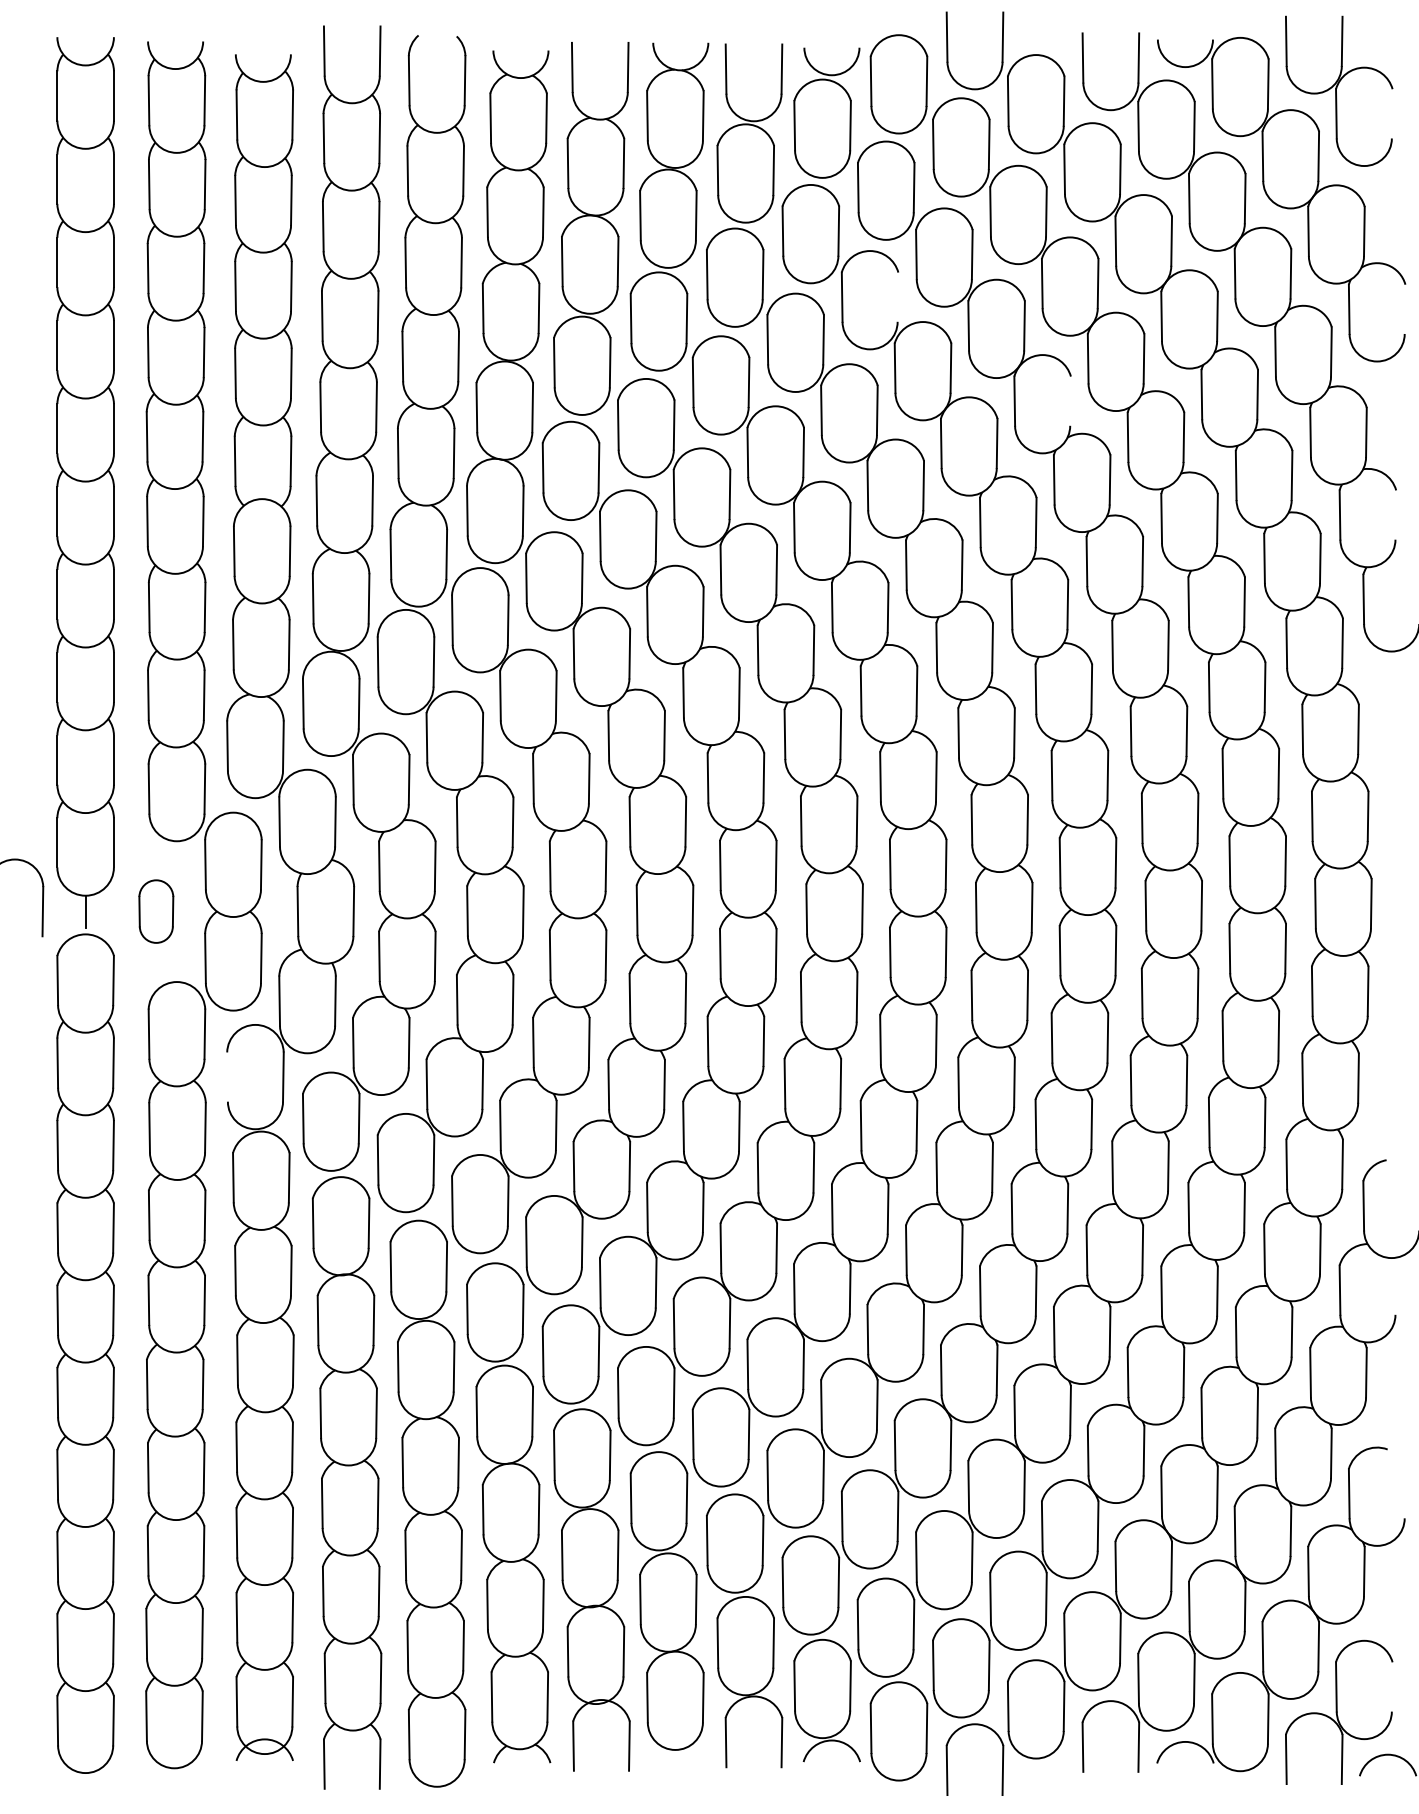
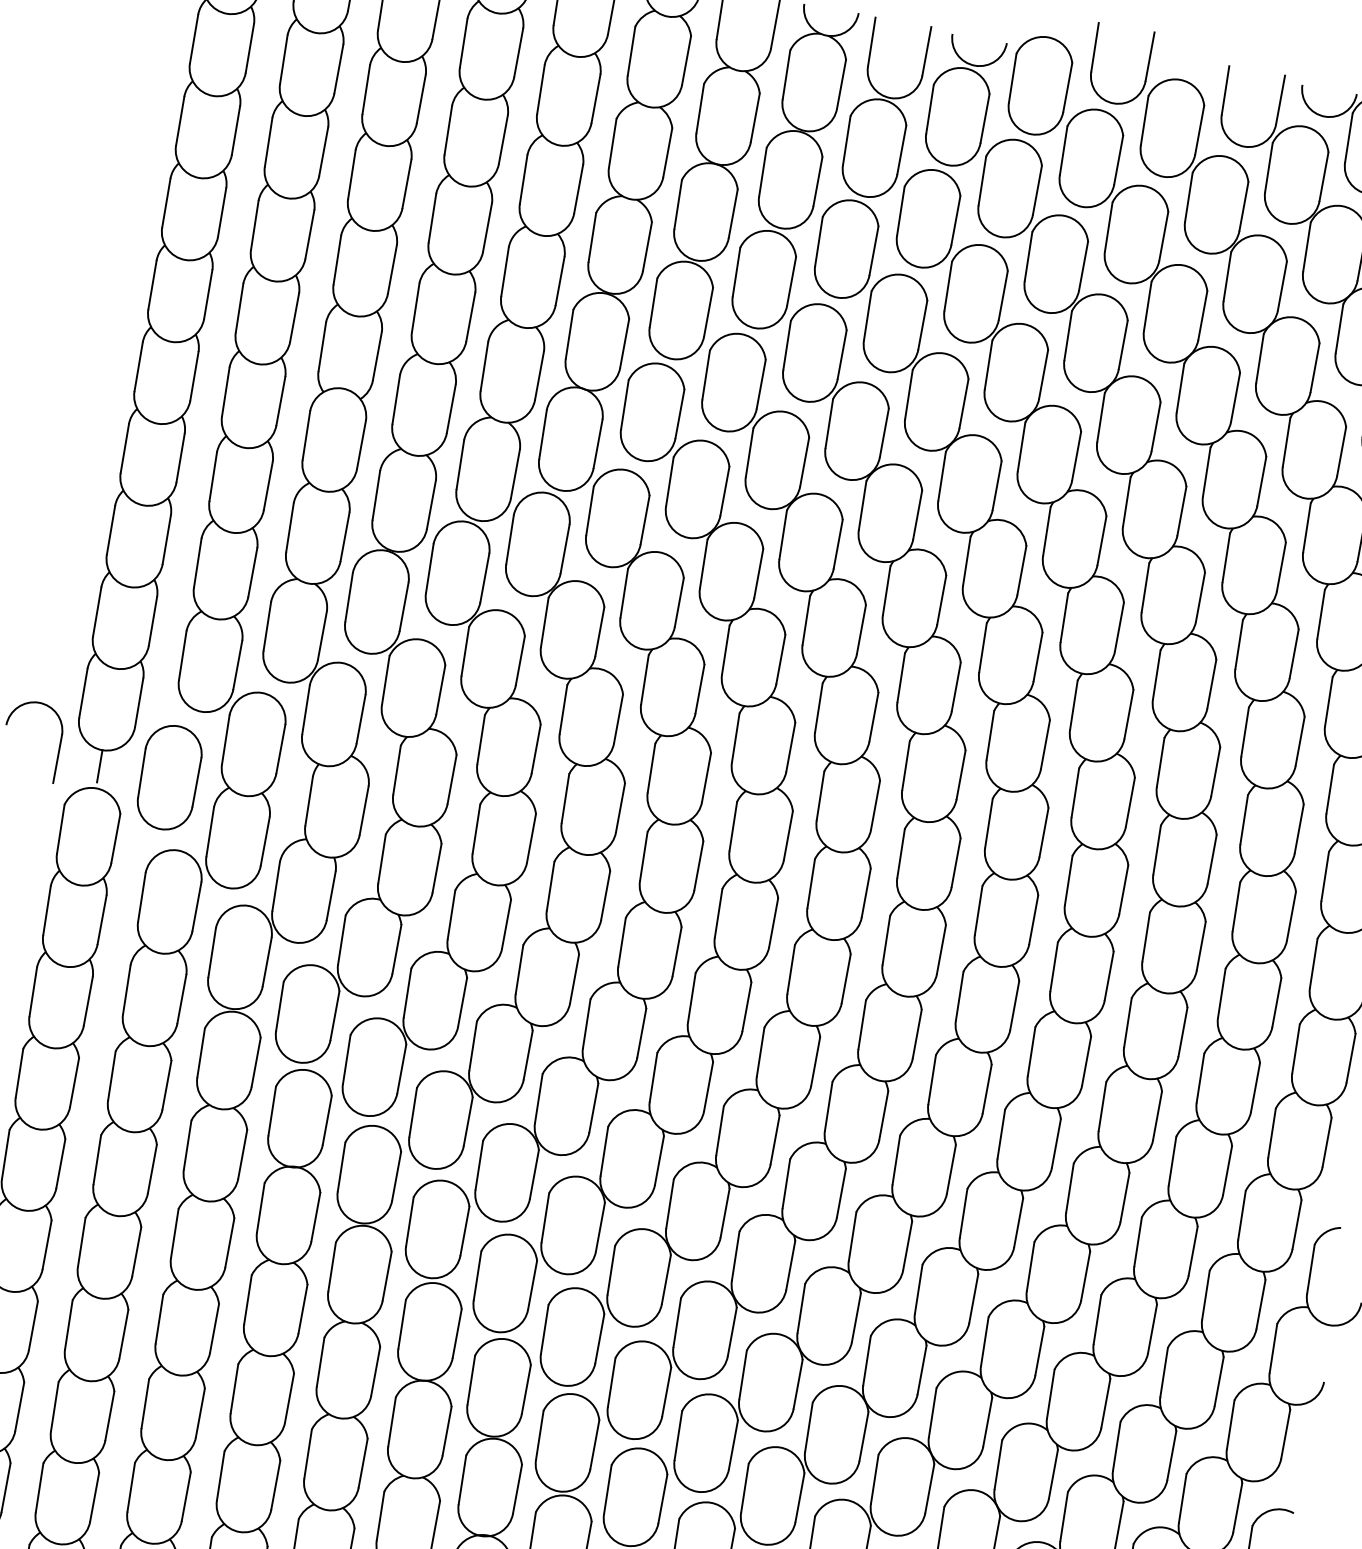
line: (897, 296) -> (1002, 294), added
line: (1070, 400) -> (1156, 426), added
part: (156, 911) -> (169, 777), size x1.67
line: (227, 1076) -> (212, 952), added

